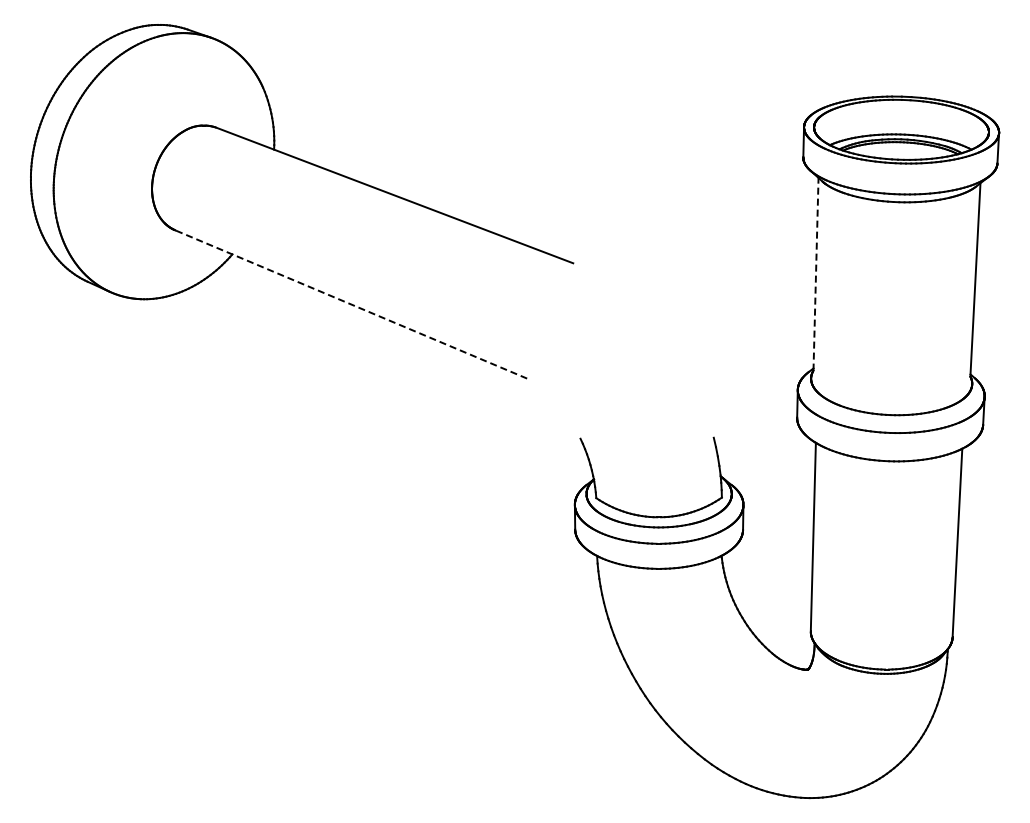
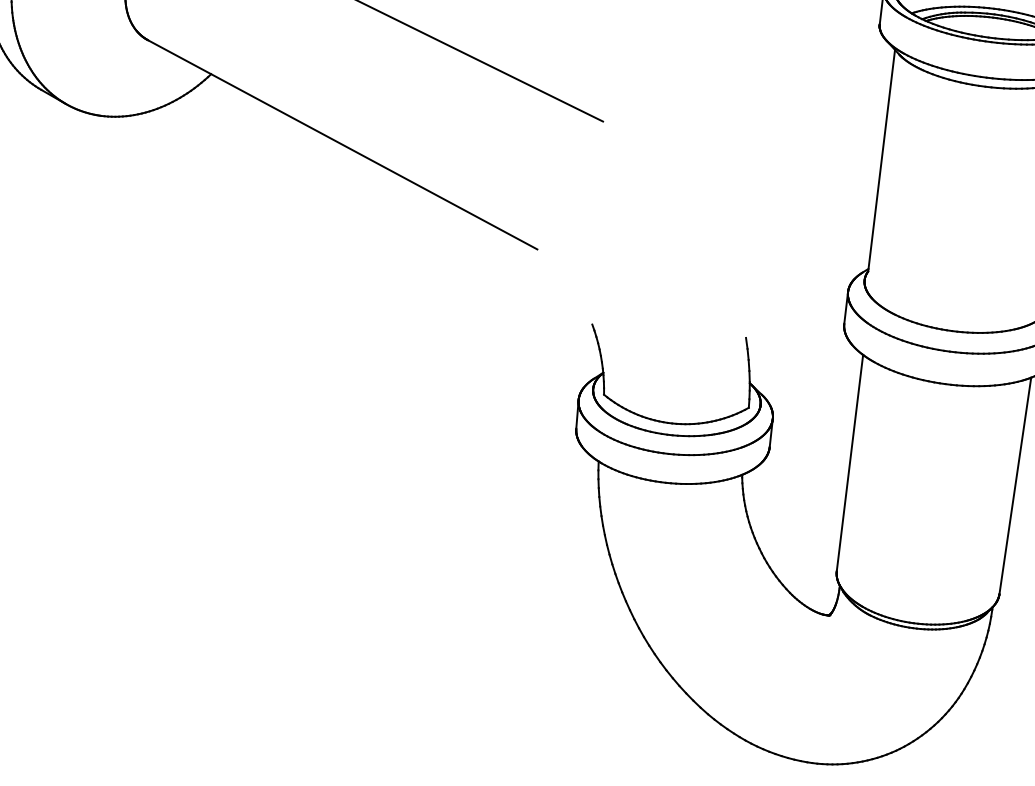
line: (816, 273) -> (882, 159), dashed -> solid
line: (351, 304) -> (343, 144), dashed -> solid

